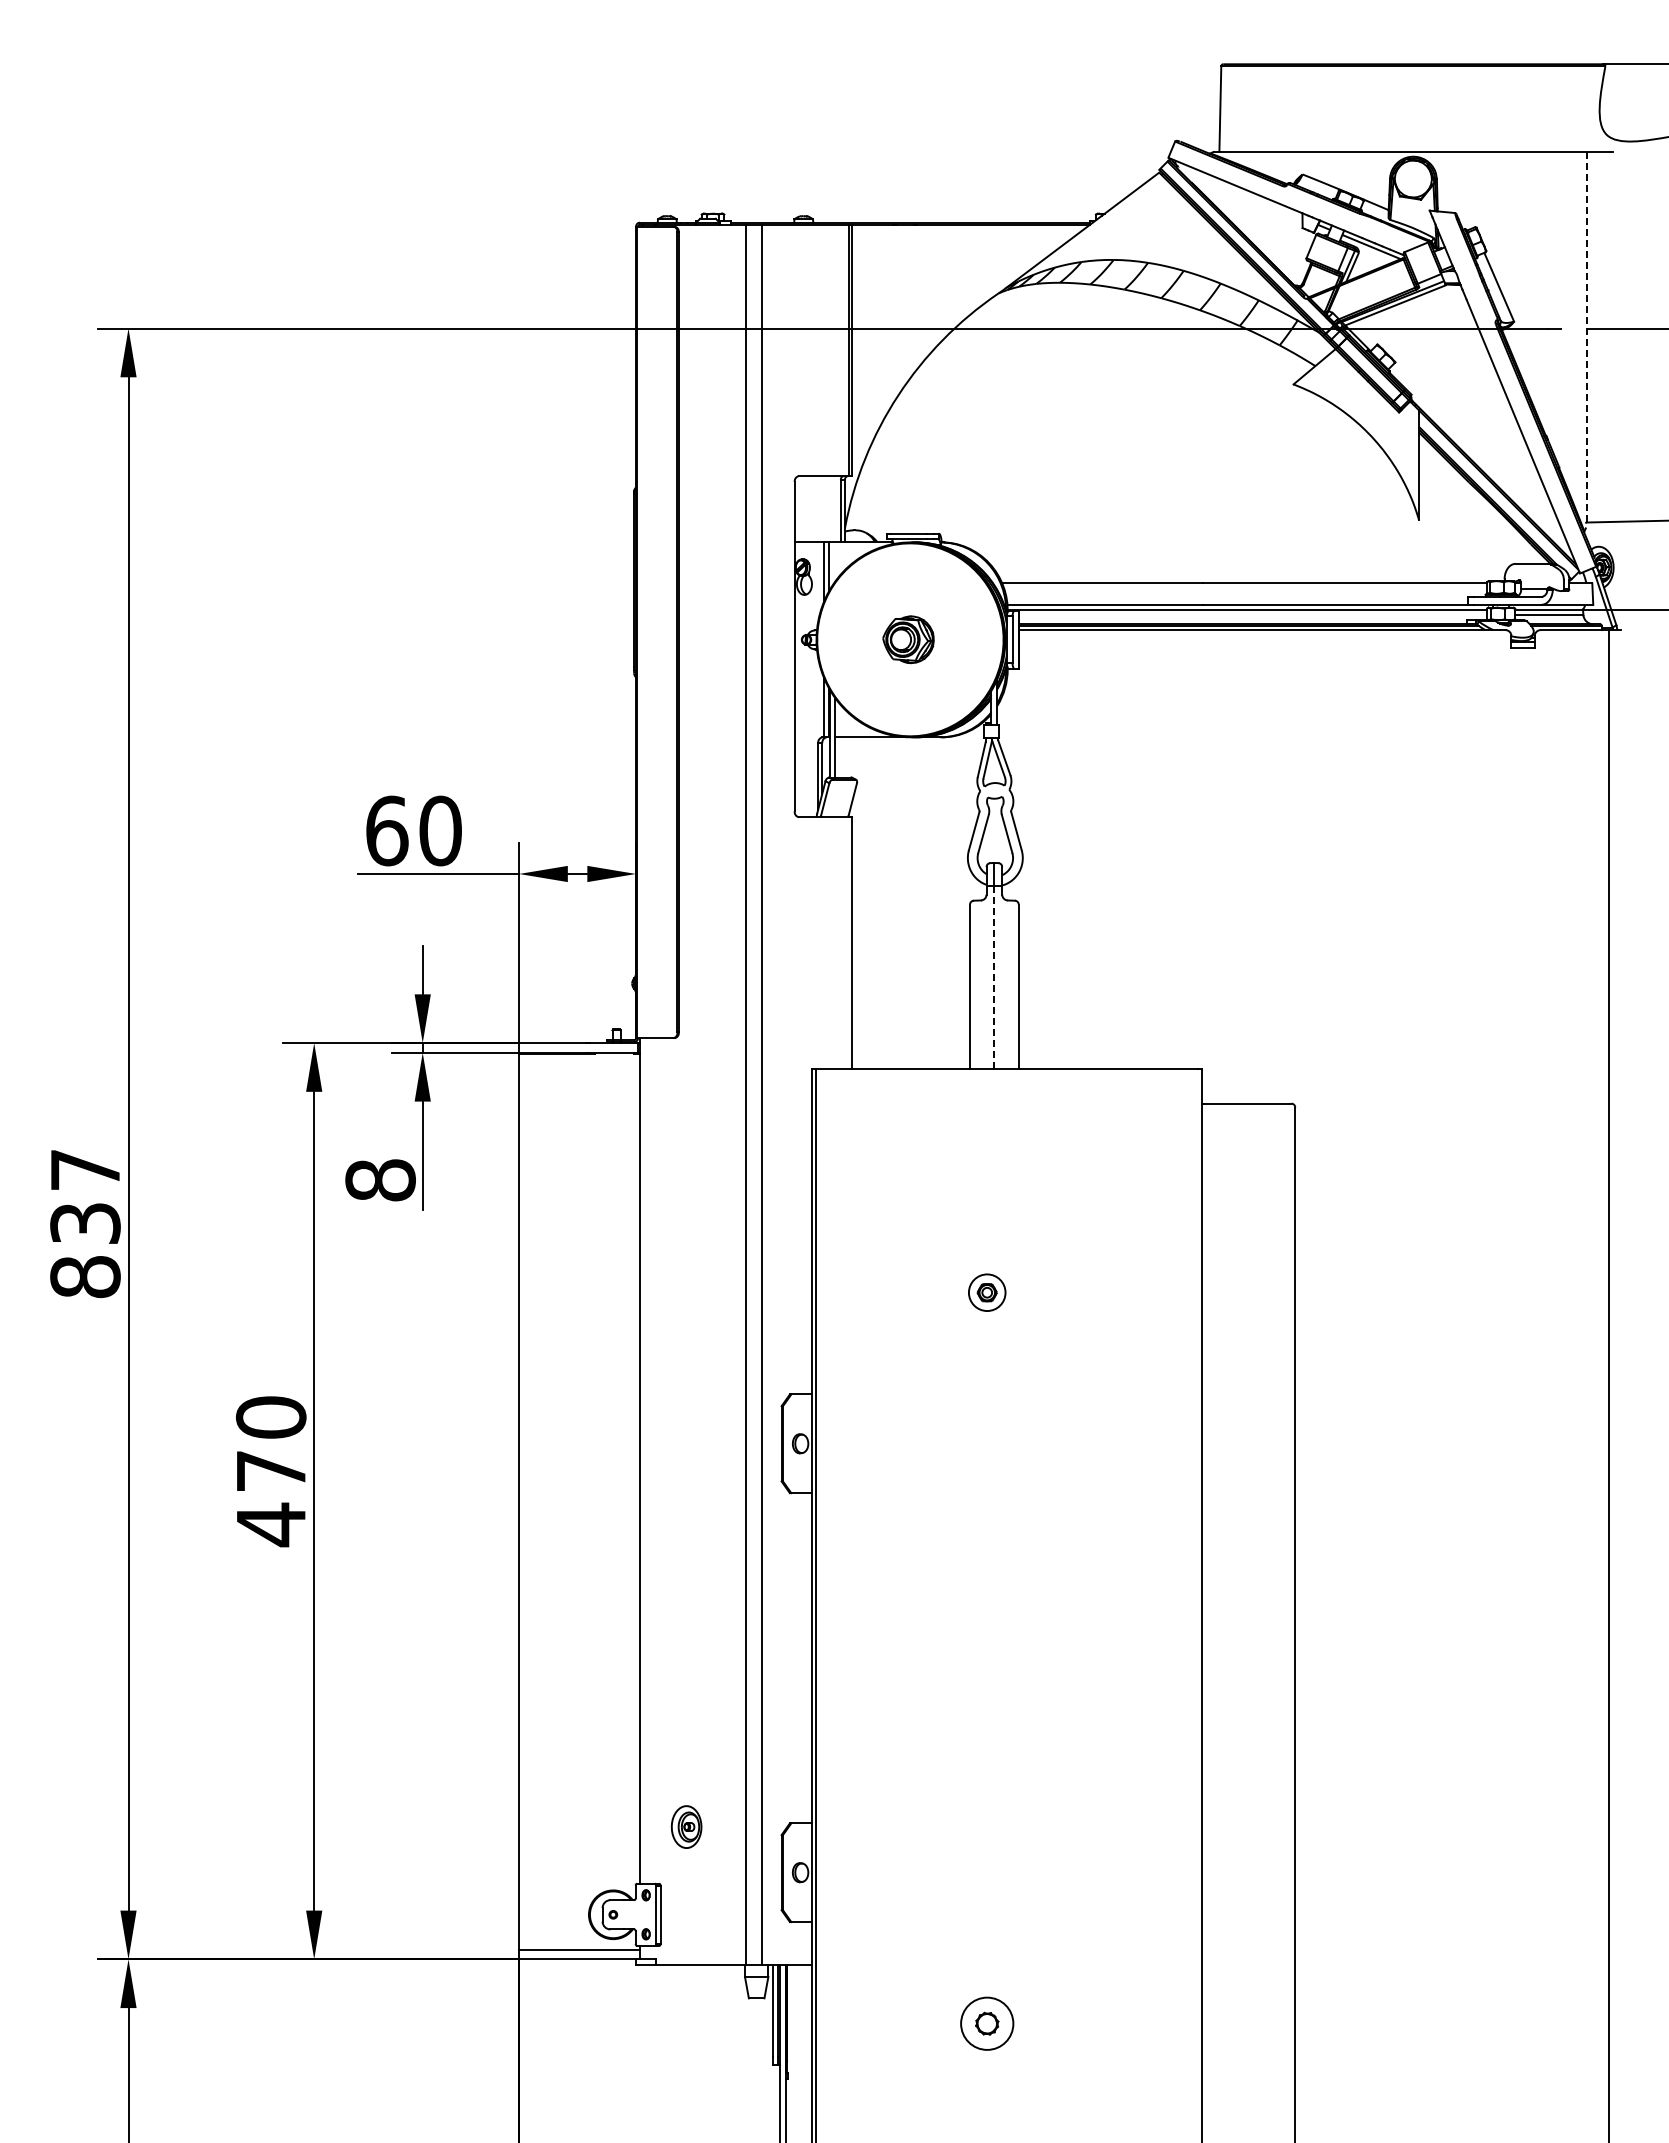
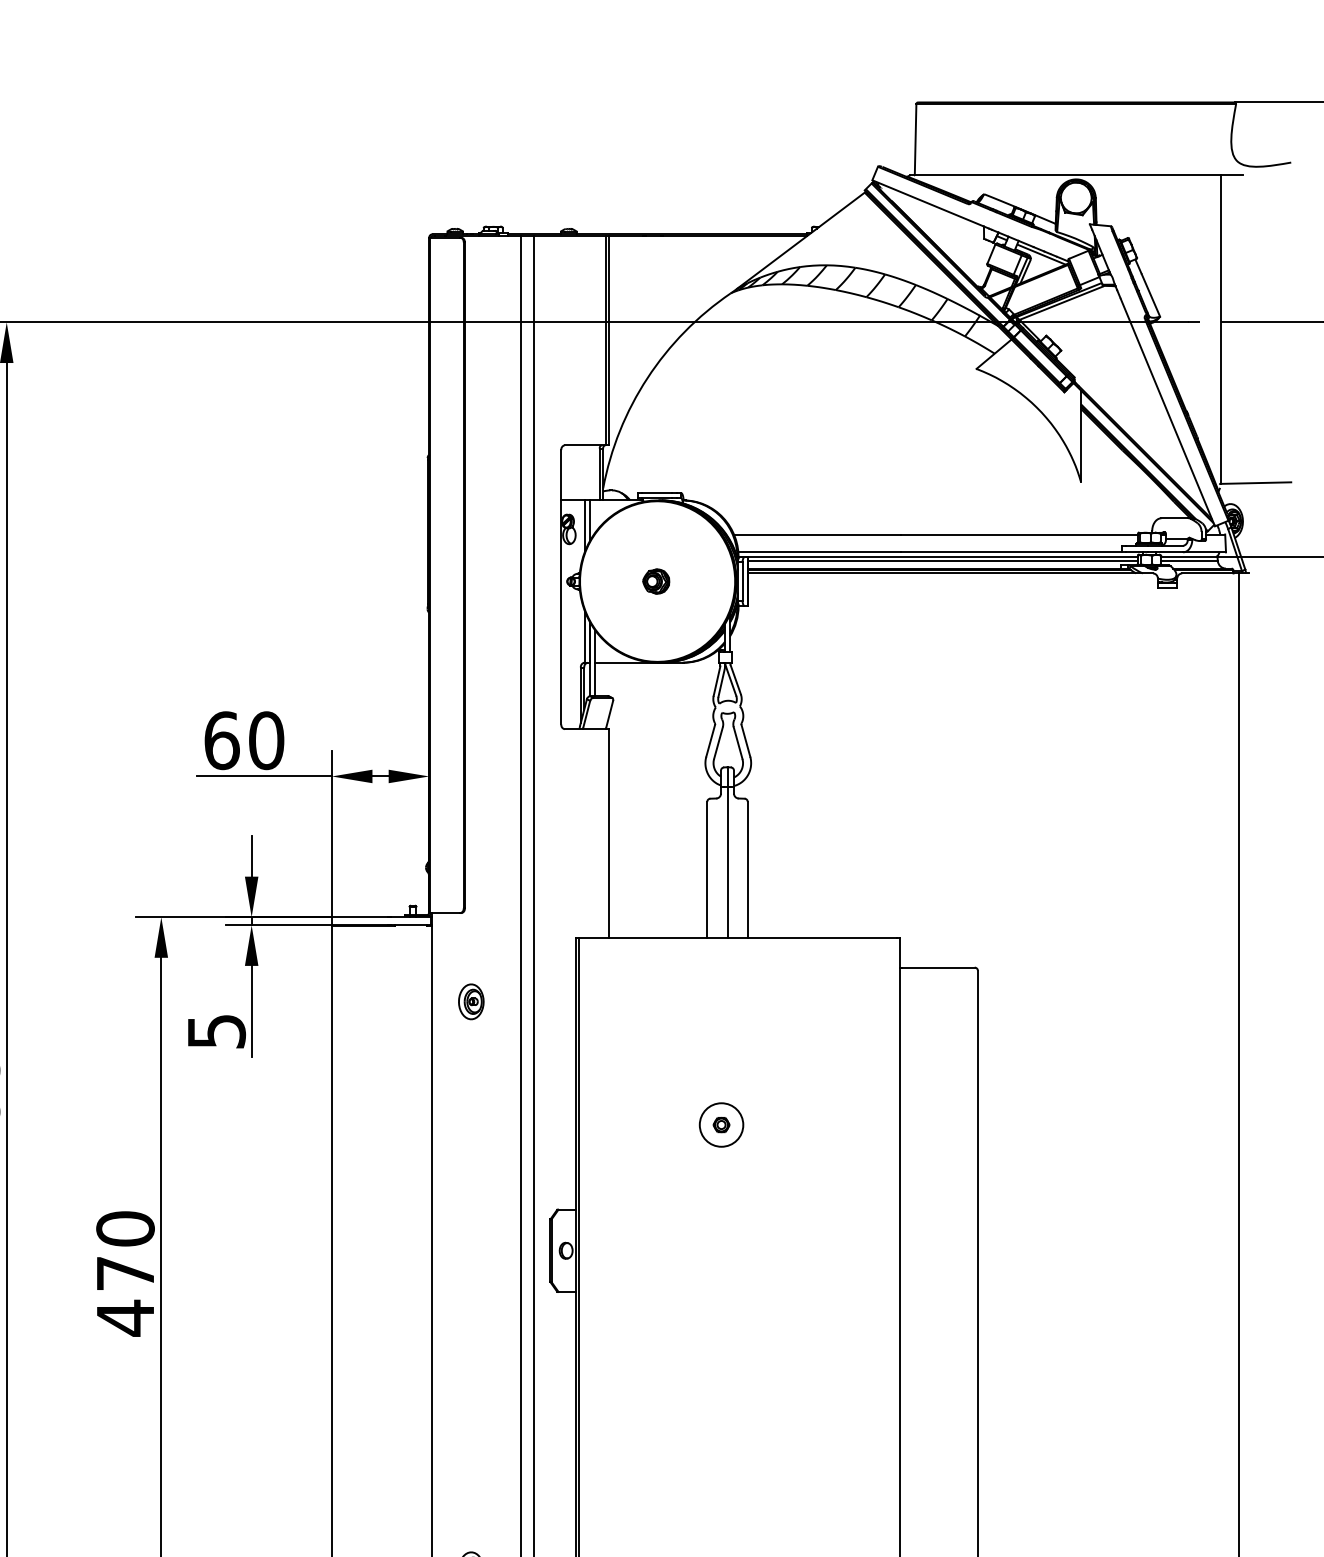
line: (1586, 337) -> (1220, 329), dashed -> solid
line: (1252, 615) -> (942, 561), added
part: (908, 639) -> (656, 581), size x0.62
line: (994, 977) -> (727, 862), dashed -> solid
part: (686, 1144) -> (471, 1001), added
text: (380, 1180) -> (216, 1031), 8 -> 5
circle: (987, 1292) -> (721, 1124), size x1.43

